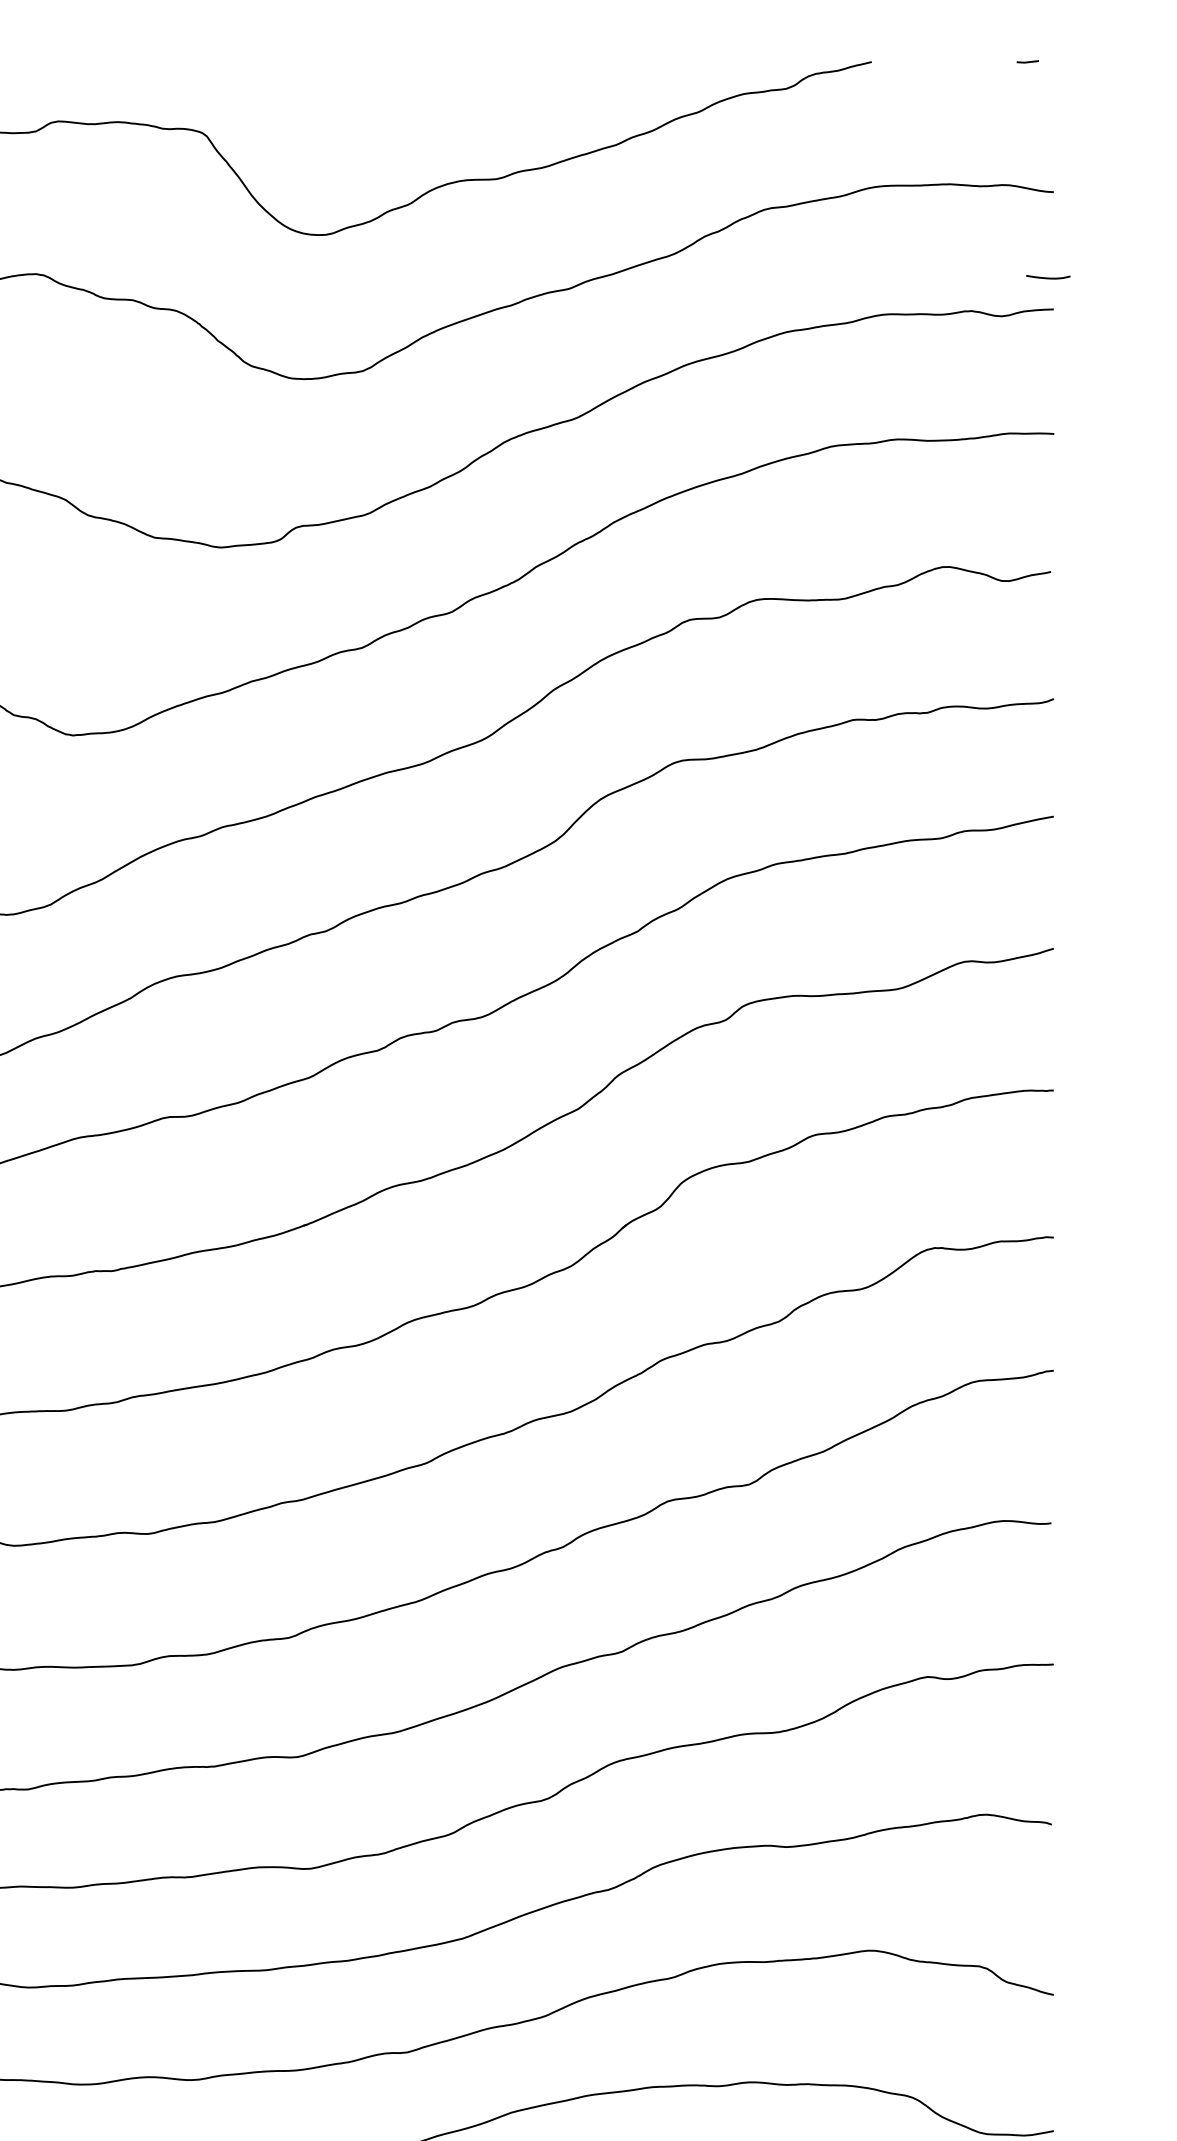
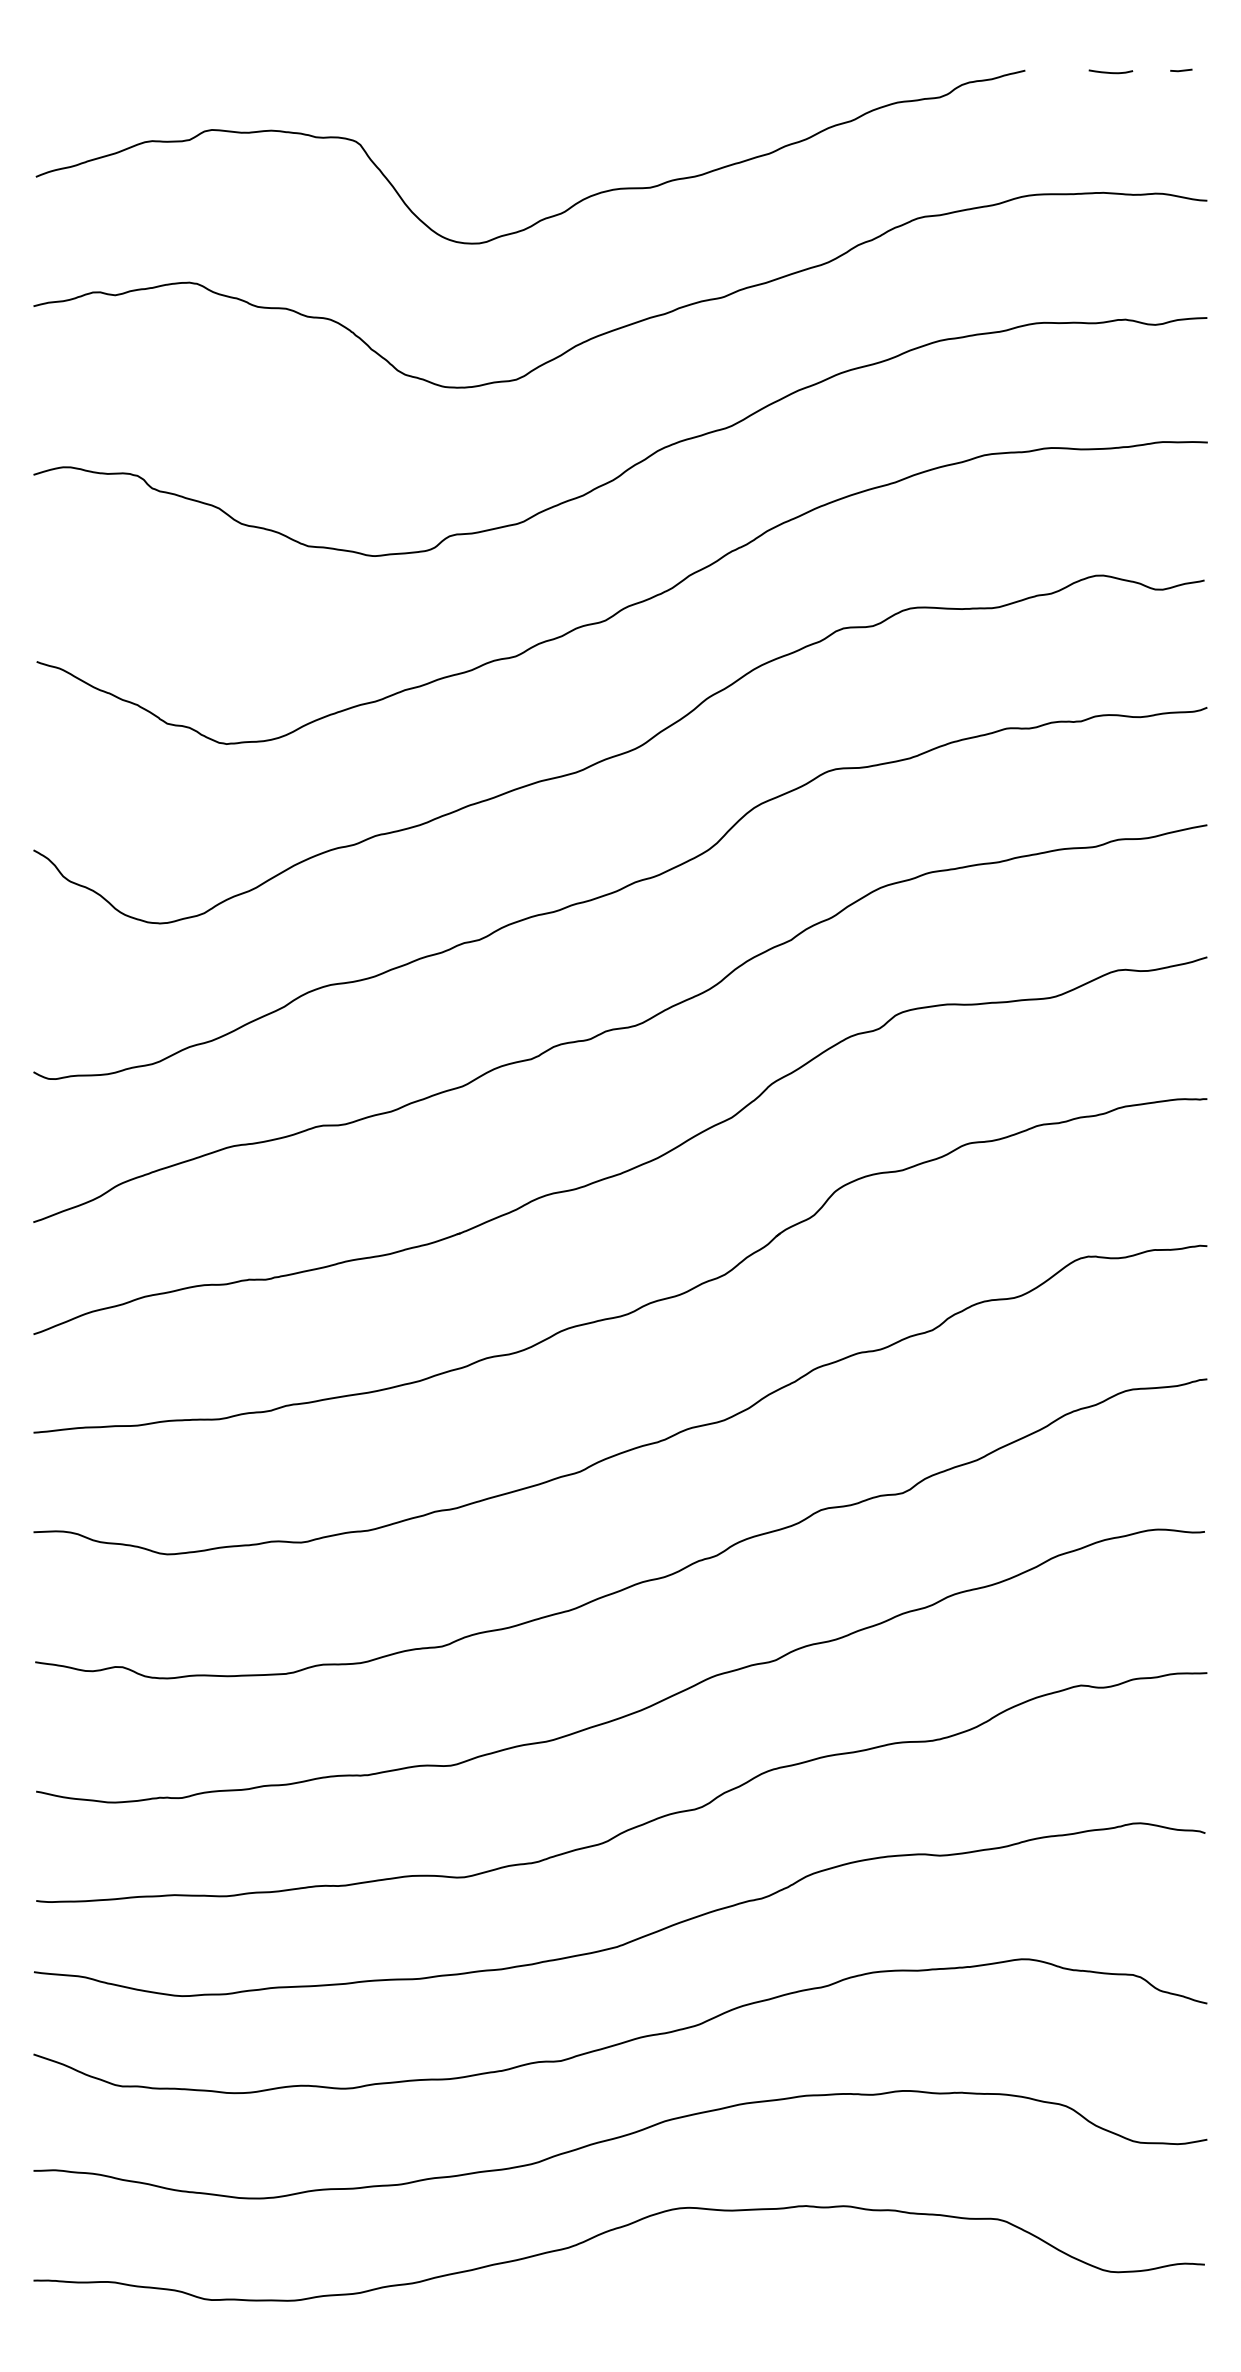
curve: (1047, 277) -> (1110, 72), moved

